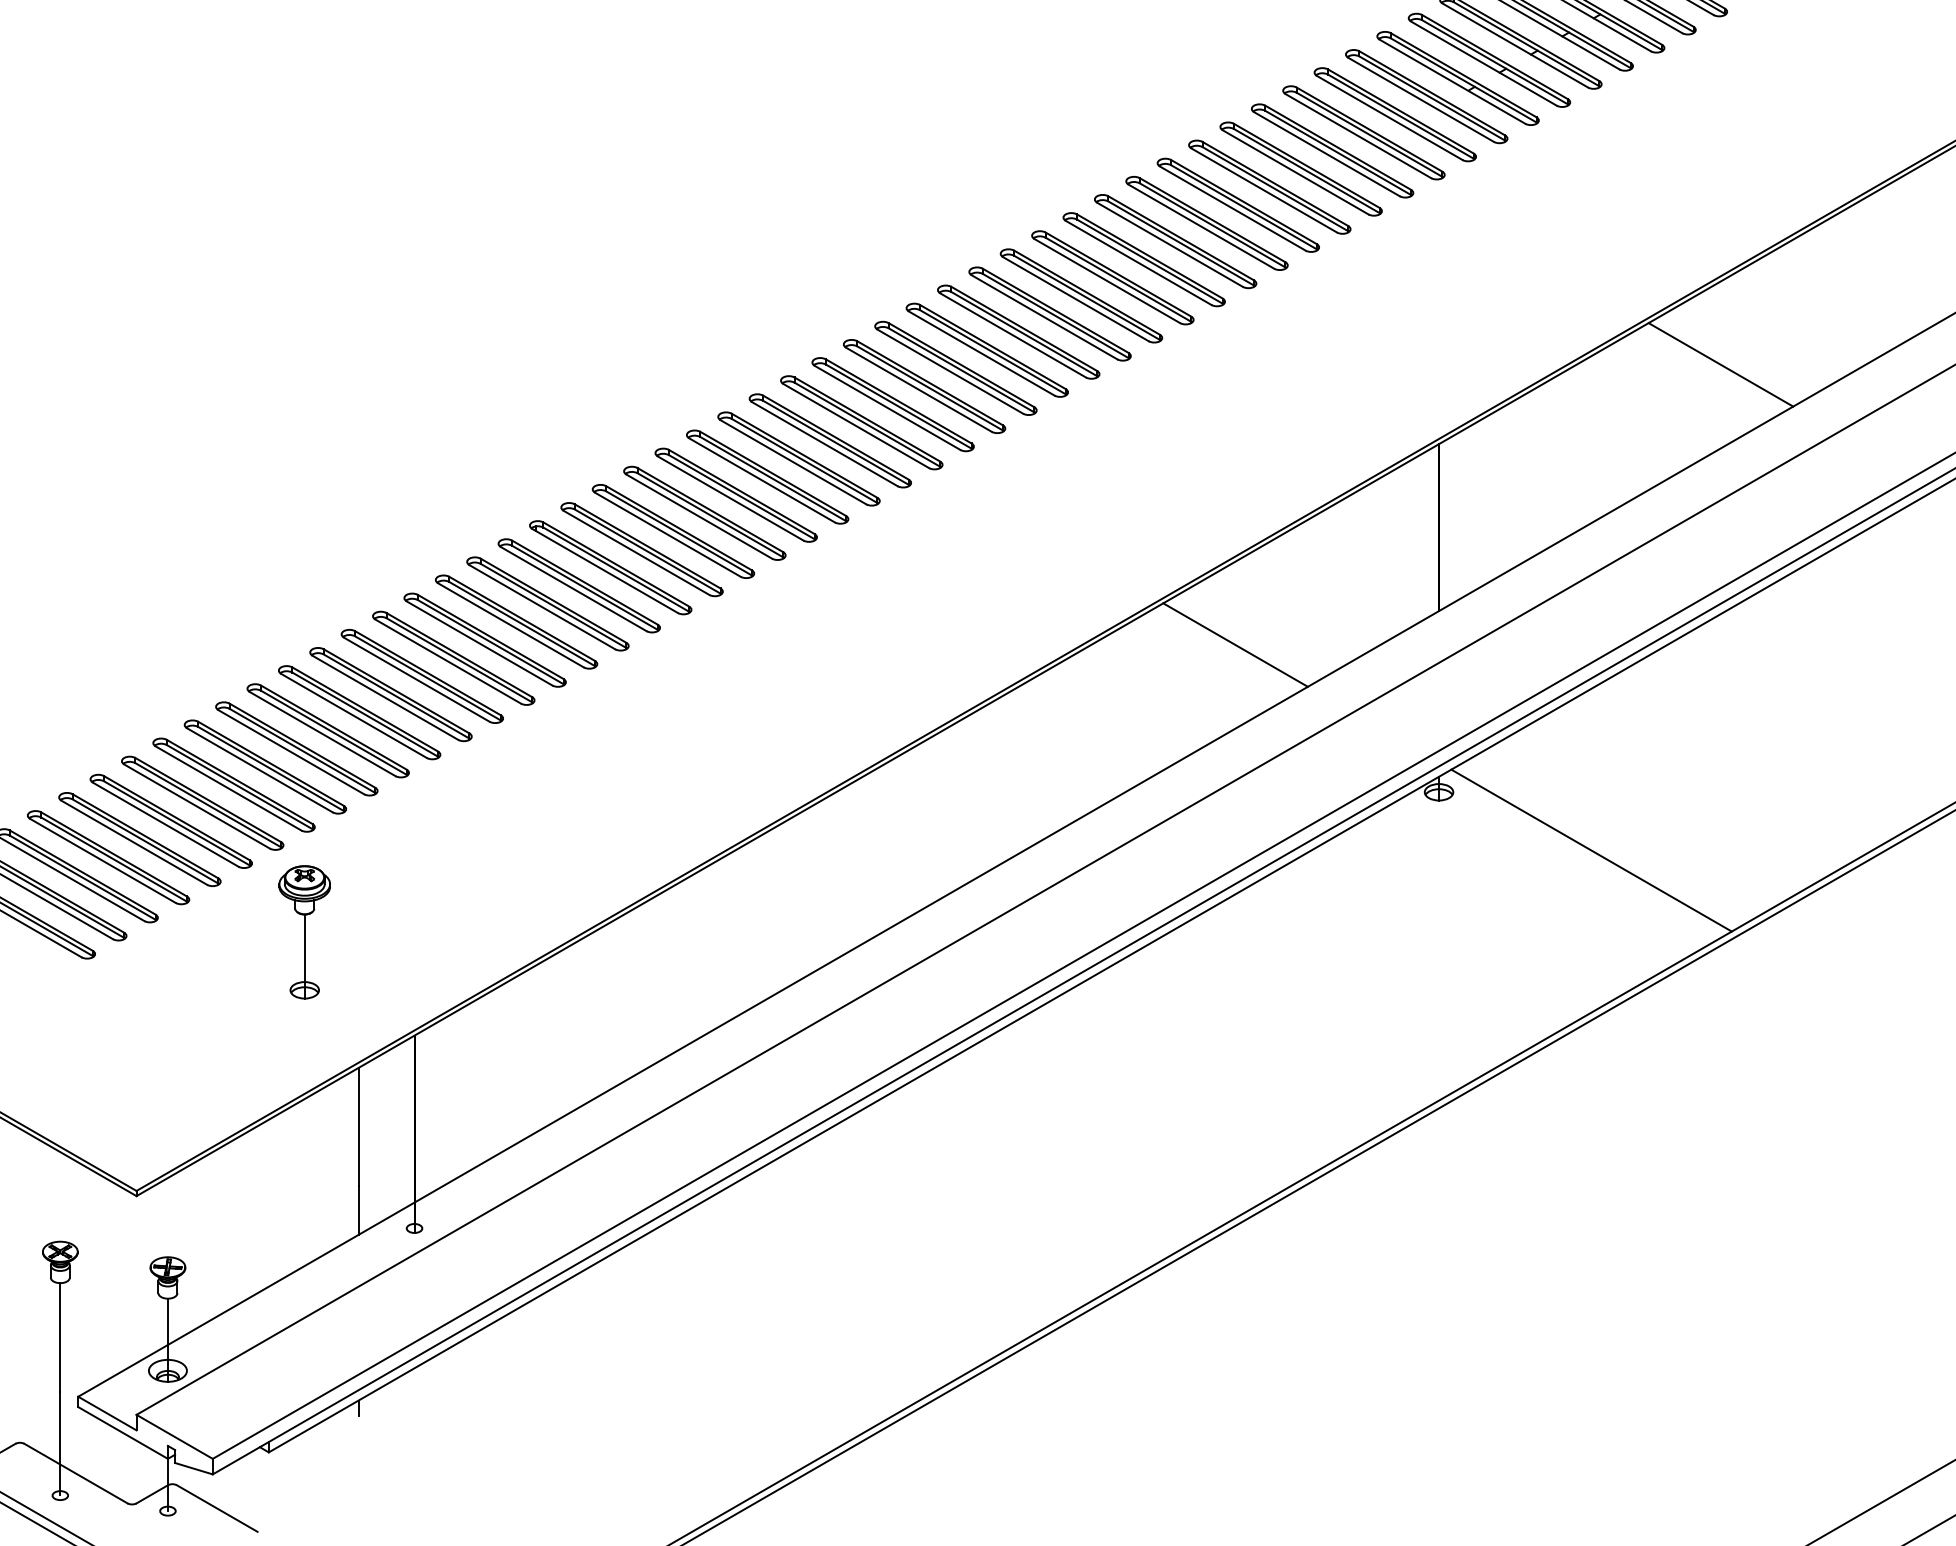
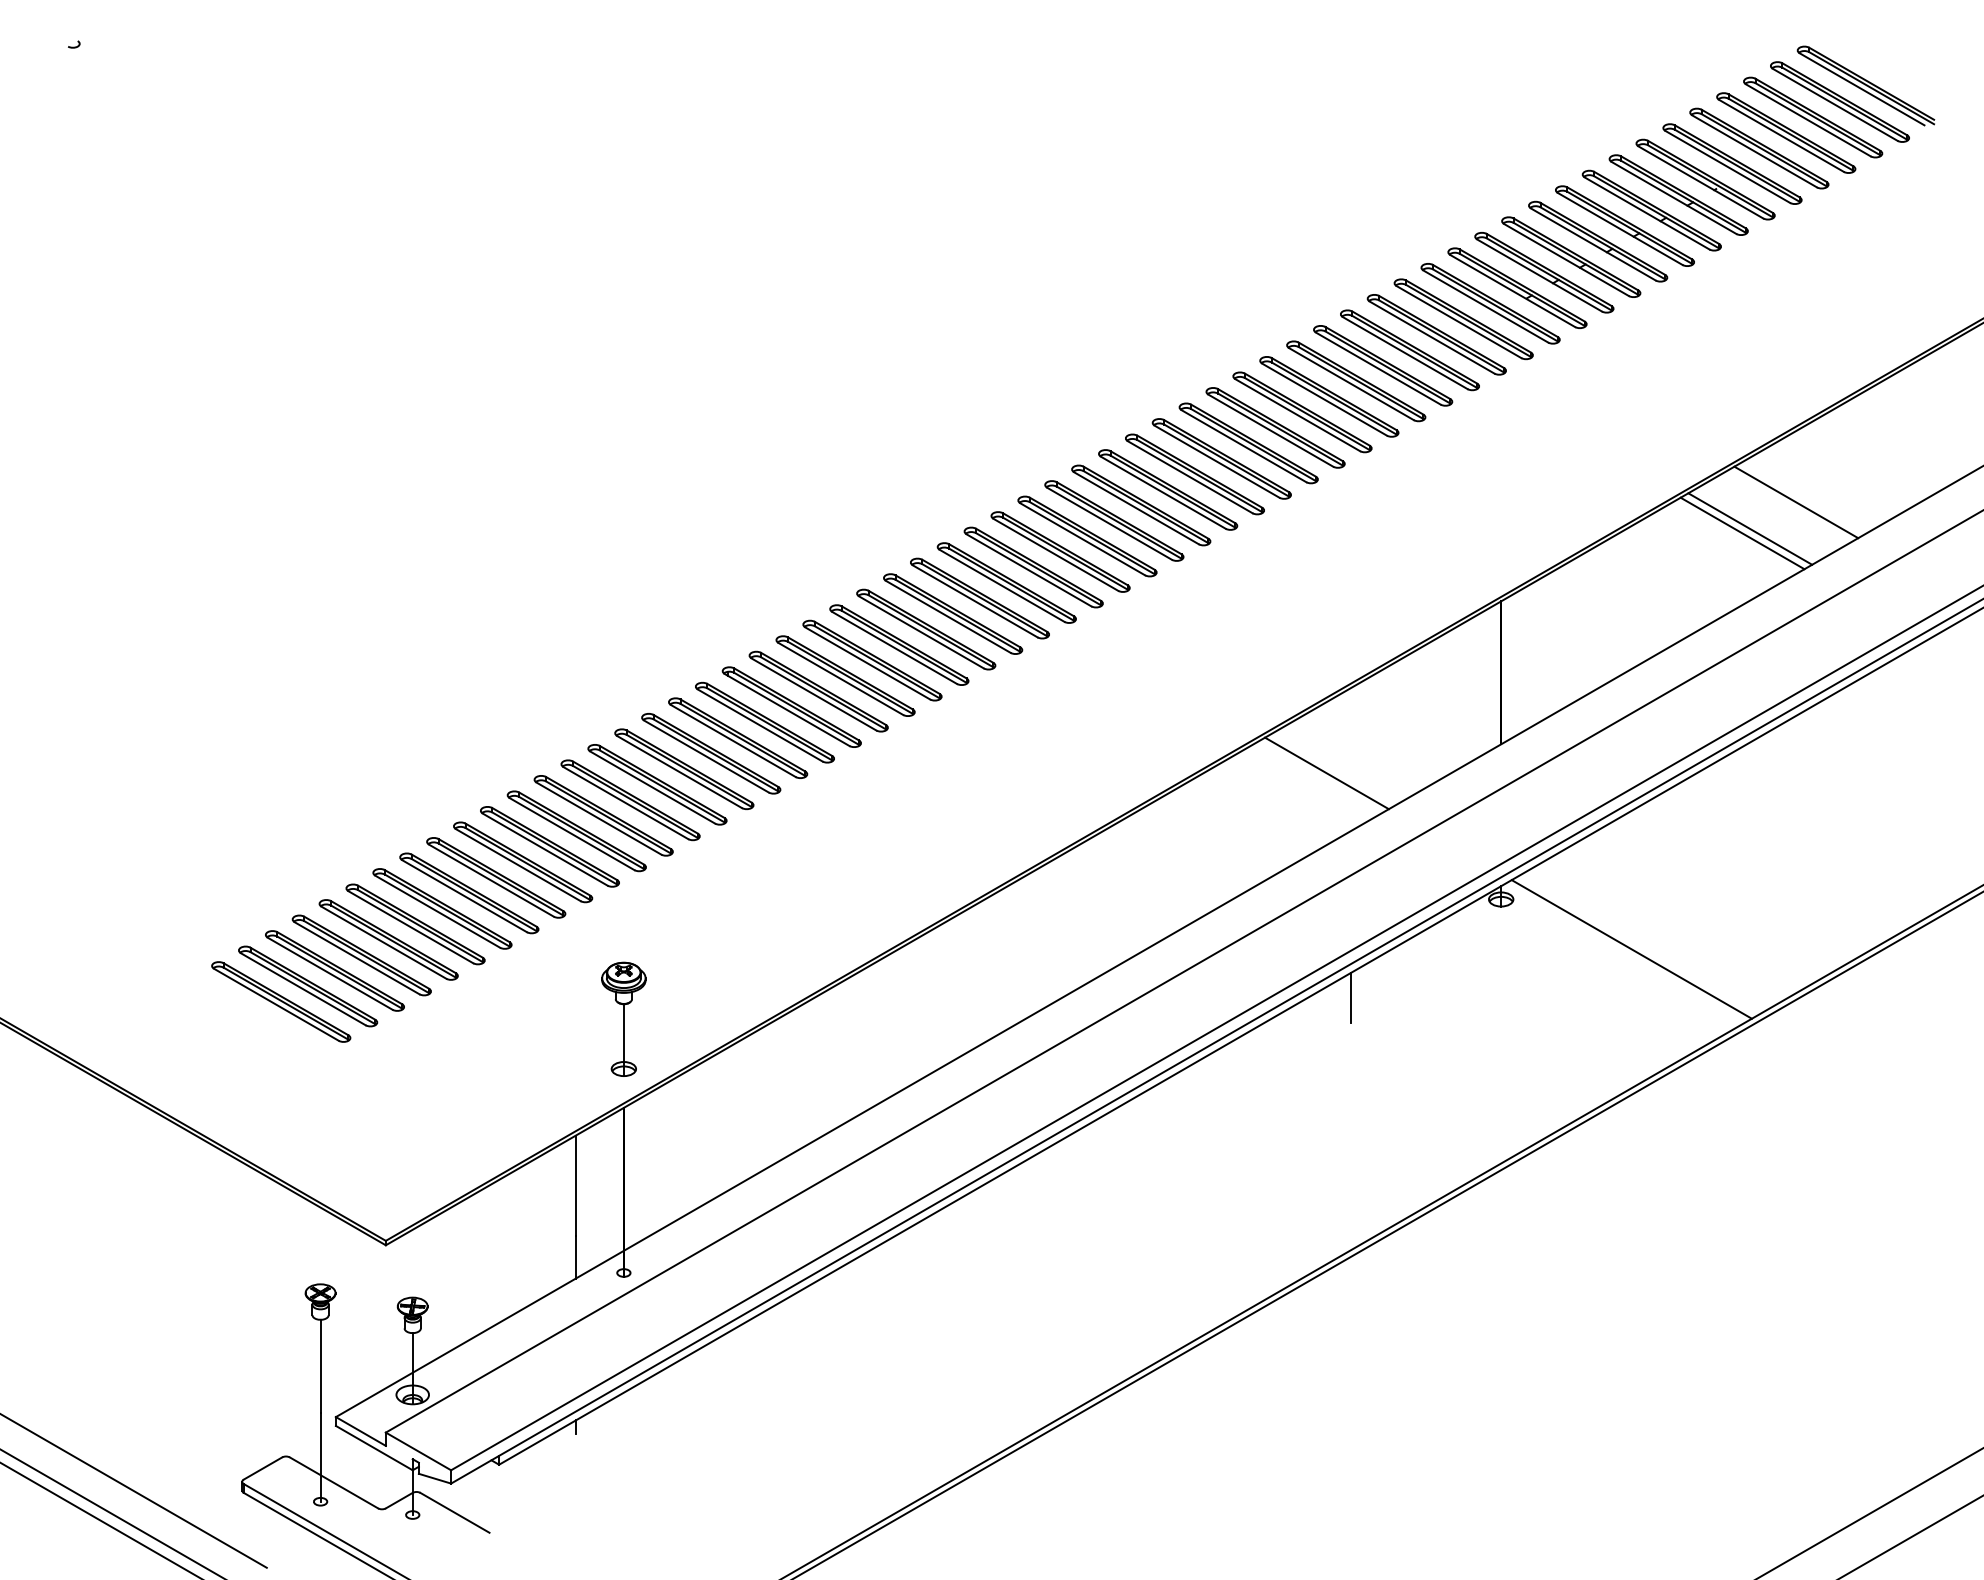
line: (1783, 328) -> (1796, 502), added
line: (1730, 359) -> (1750, 528), added
line: (1264, 906) -> (1351, 997), added
part: (304, 931) -> (623, 1018), moved

